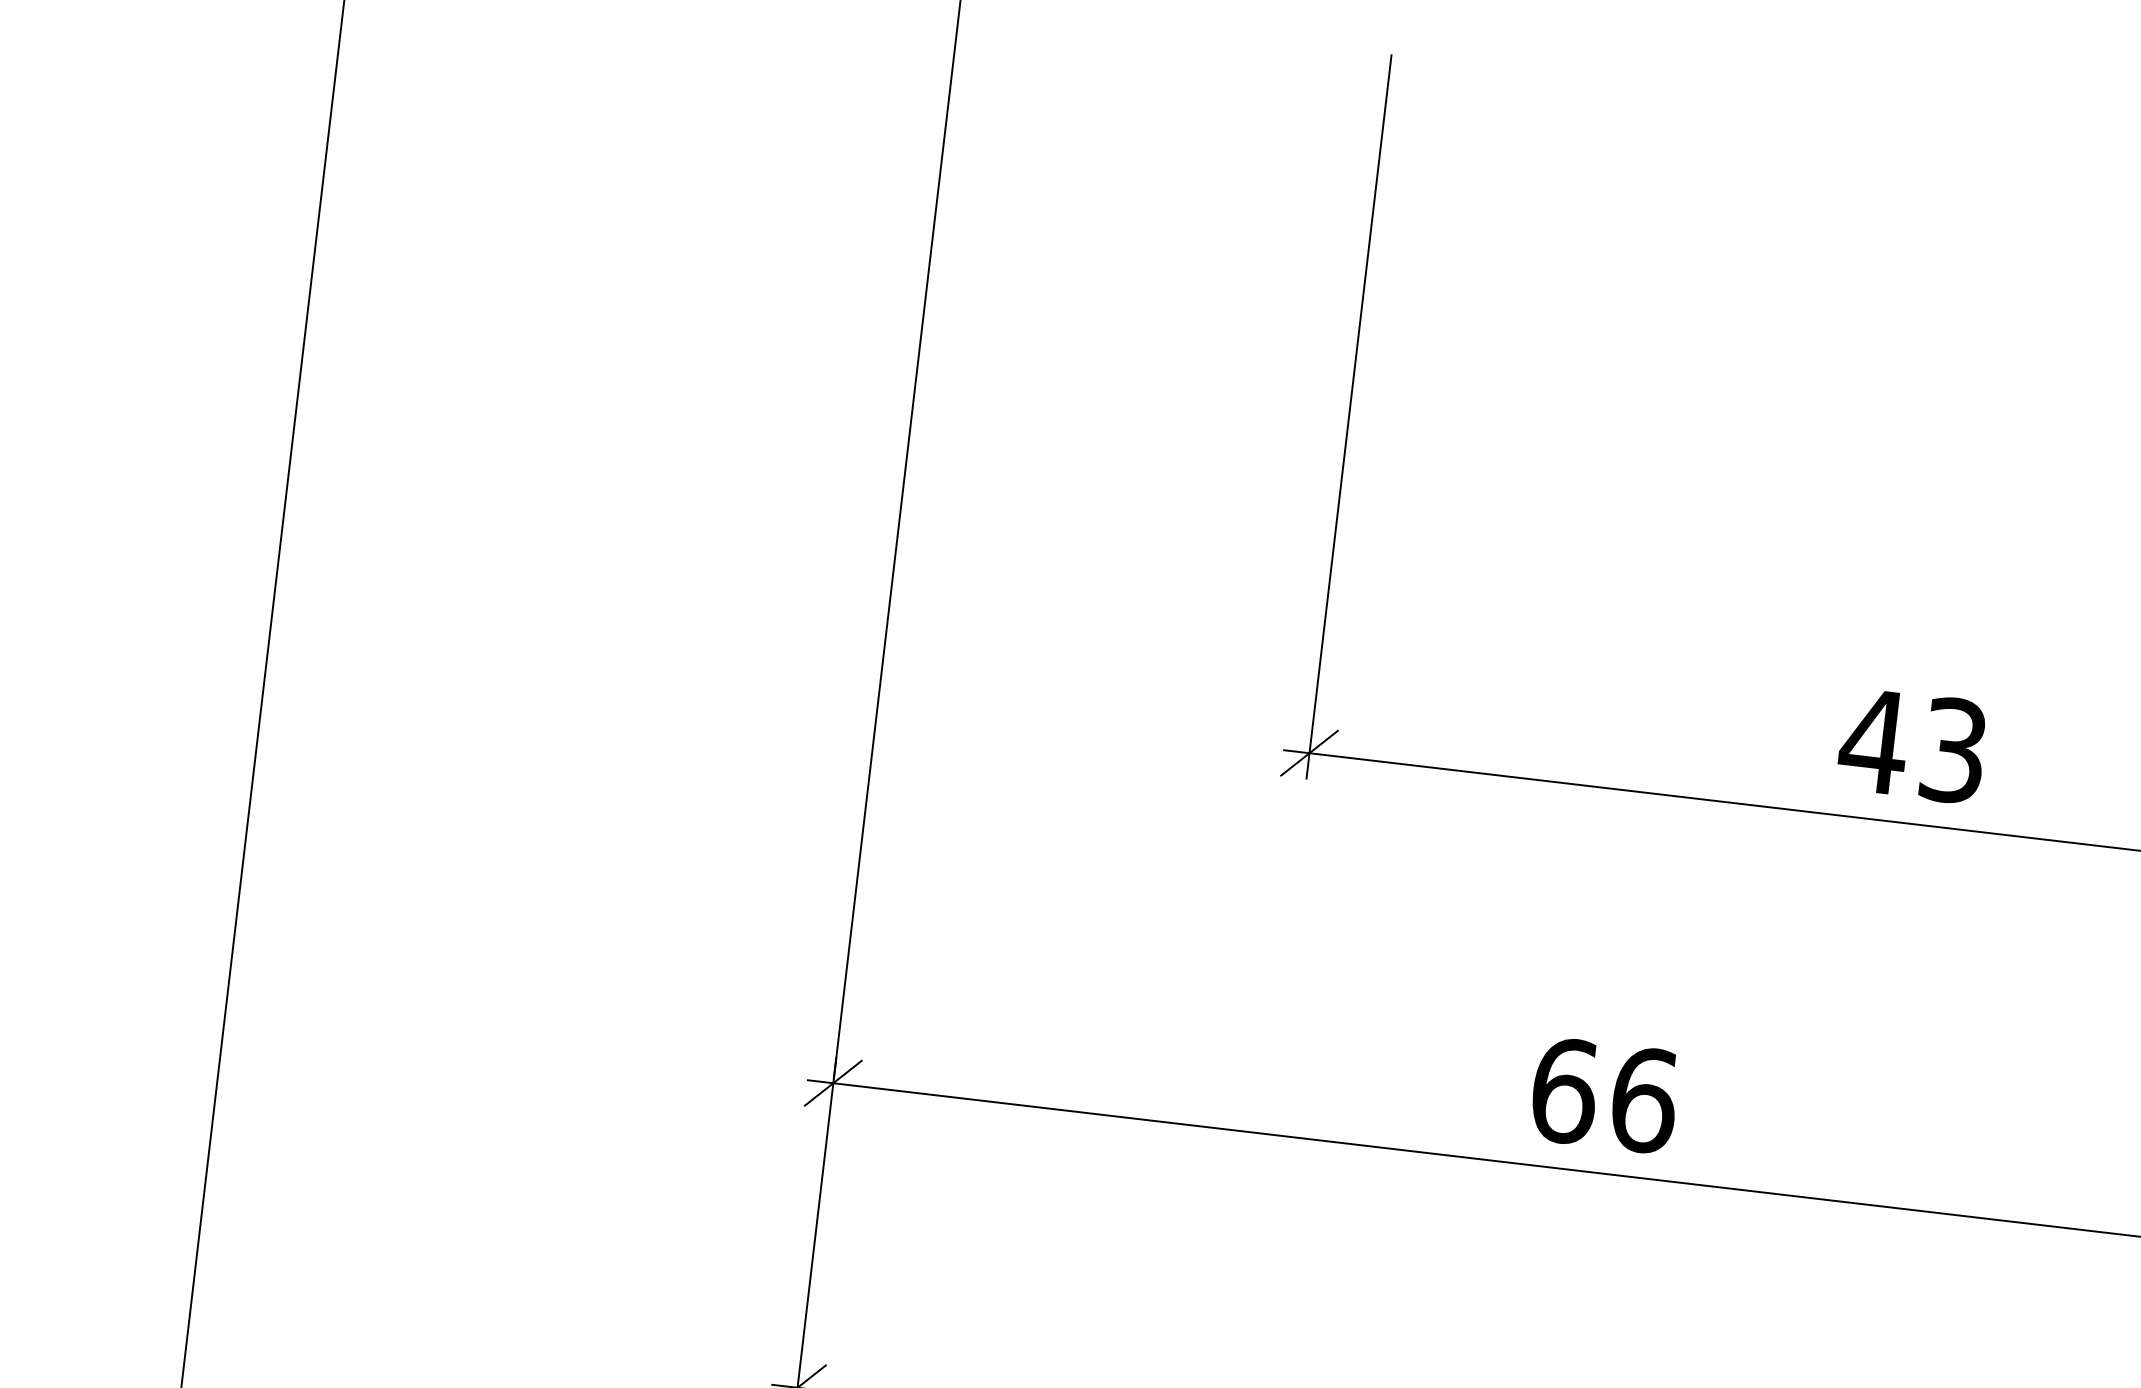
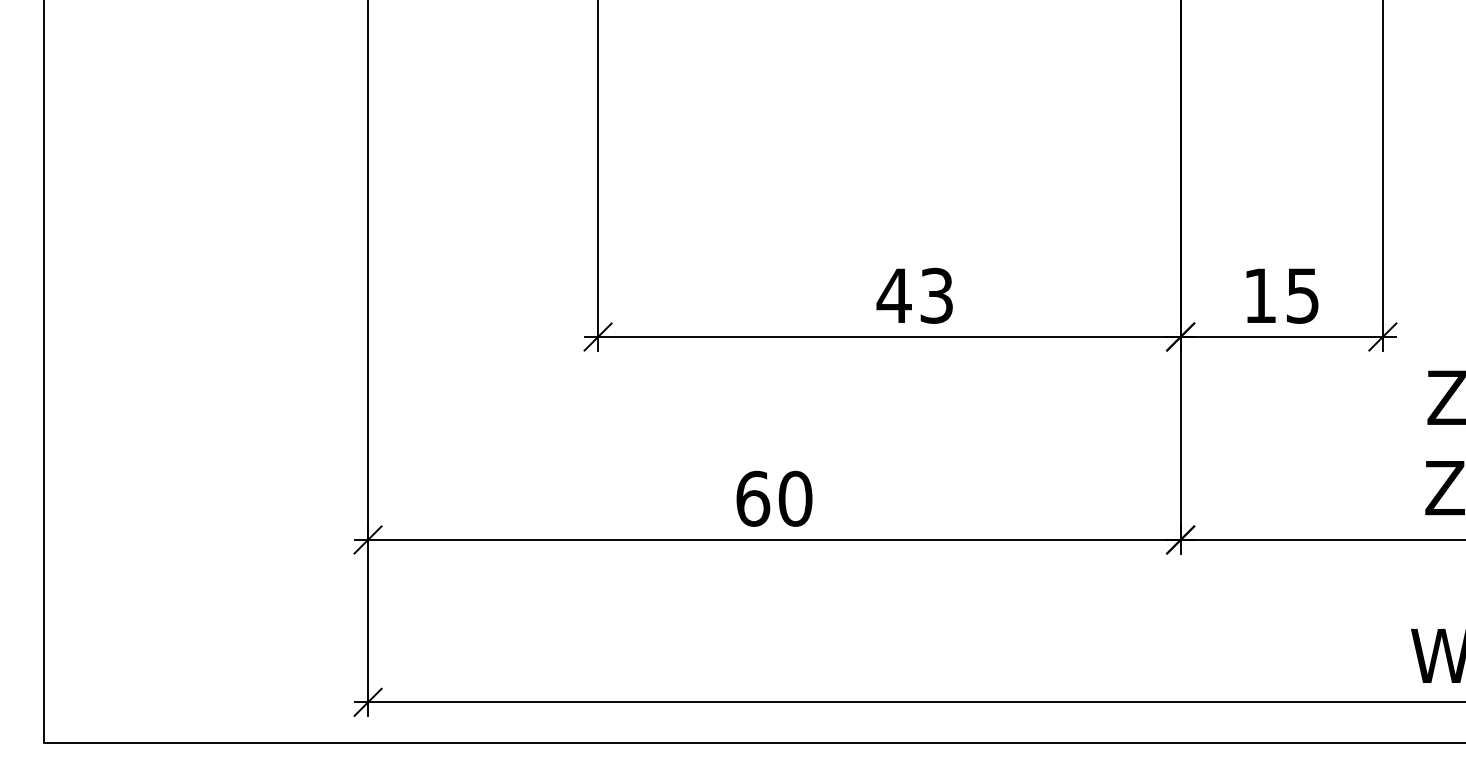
text: (1644, 1099) -> (795, 498), 66 -> 60

